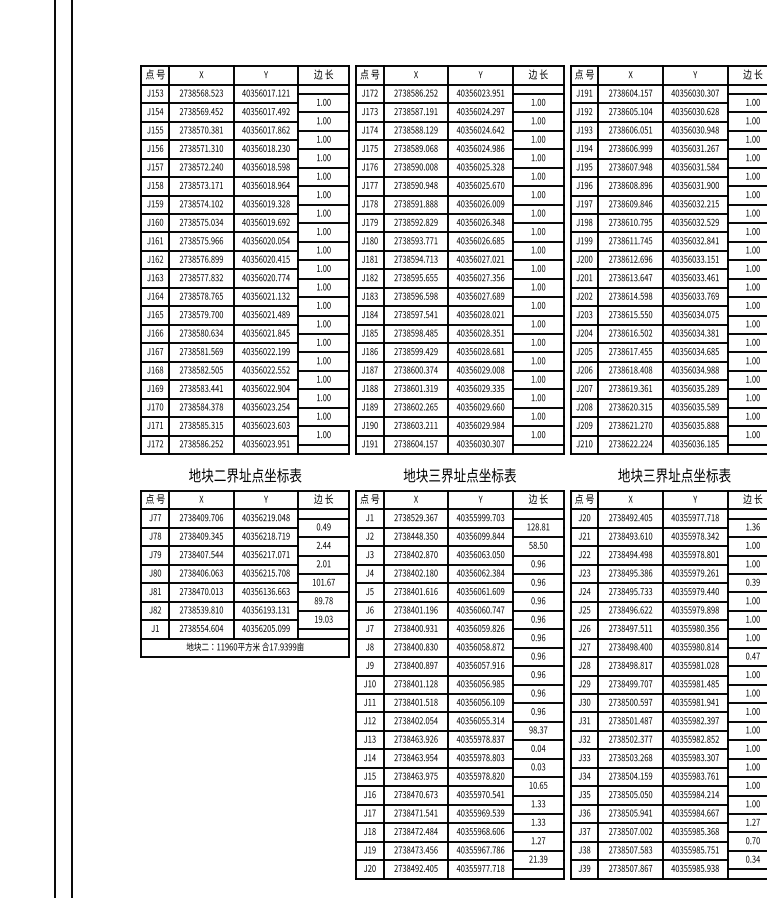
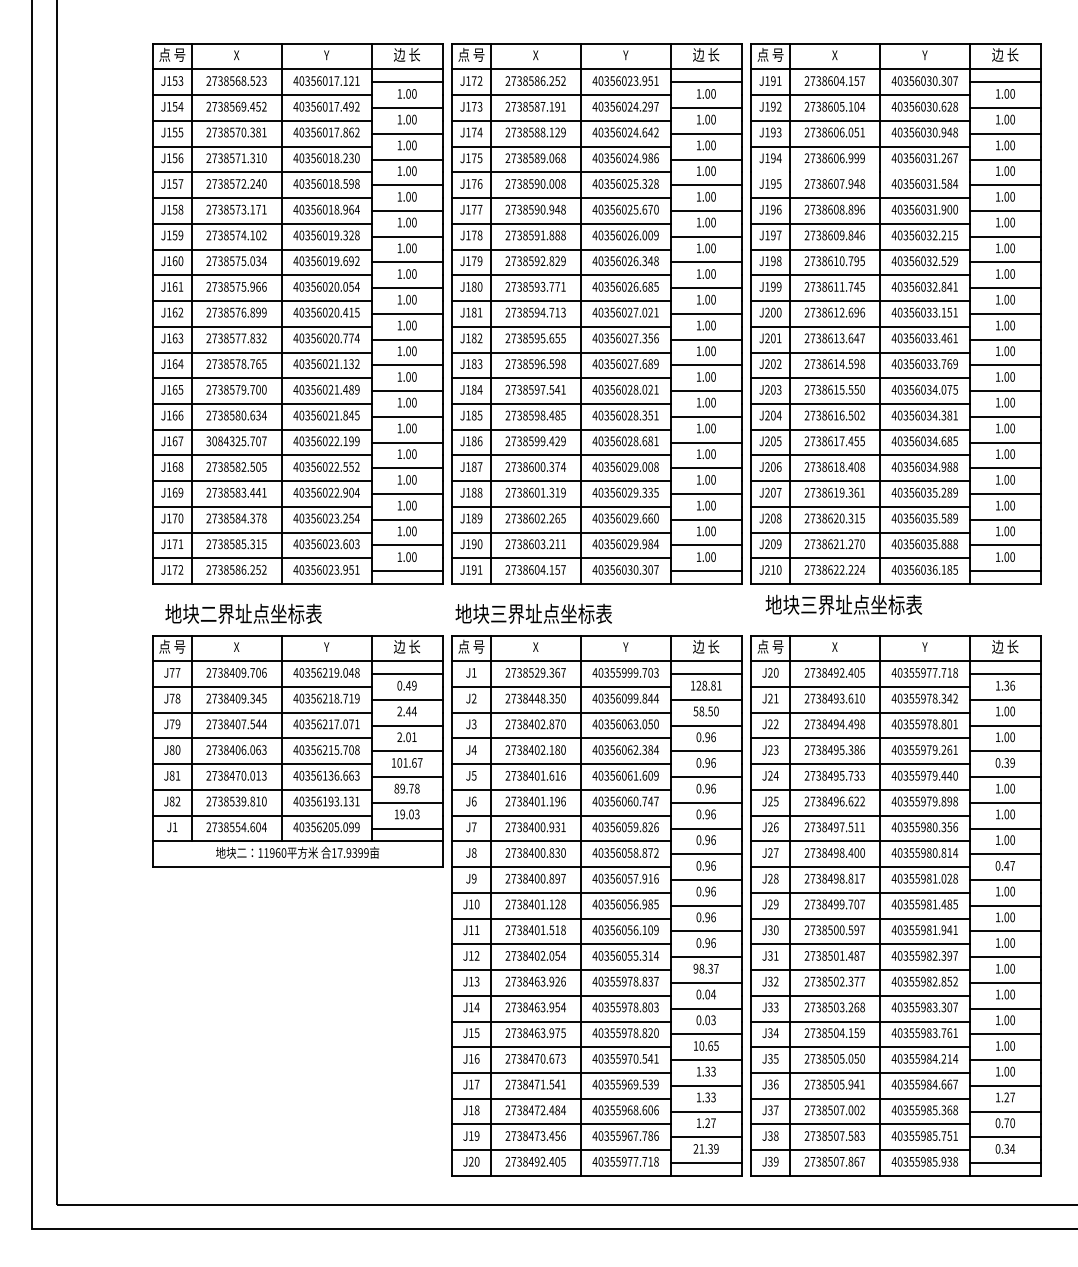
line: (648, 158) -> (860, 172), removed
text: (201, 351) -> (236, 441), 2738581.569 -> 3084325.707
text: (245, 475) -> (243, 613), moved
text: (459, 475) -> (533, 613), moved
text: (674, 475) -> (843, 604), moved

